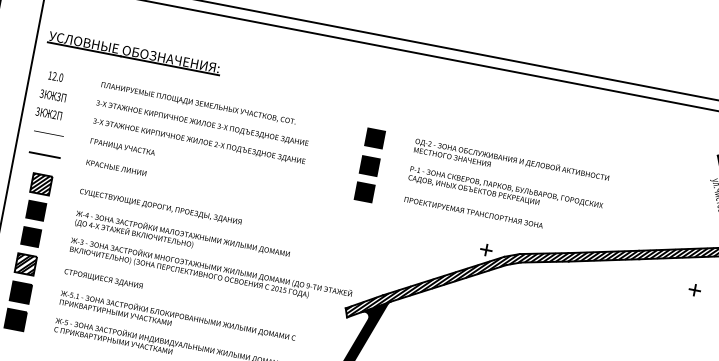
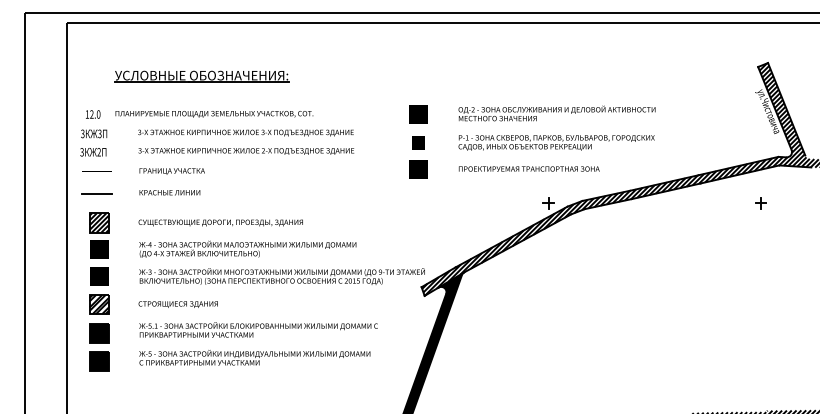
part: (134, 53) -> (201, 76), moved
text: (198, 104) -> (214, 114), moved
part: (370, 165) -> (418, 142), size x0.7

